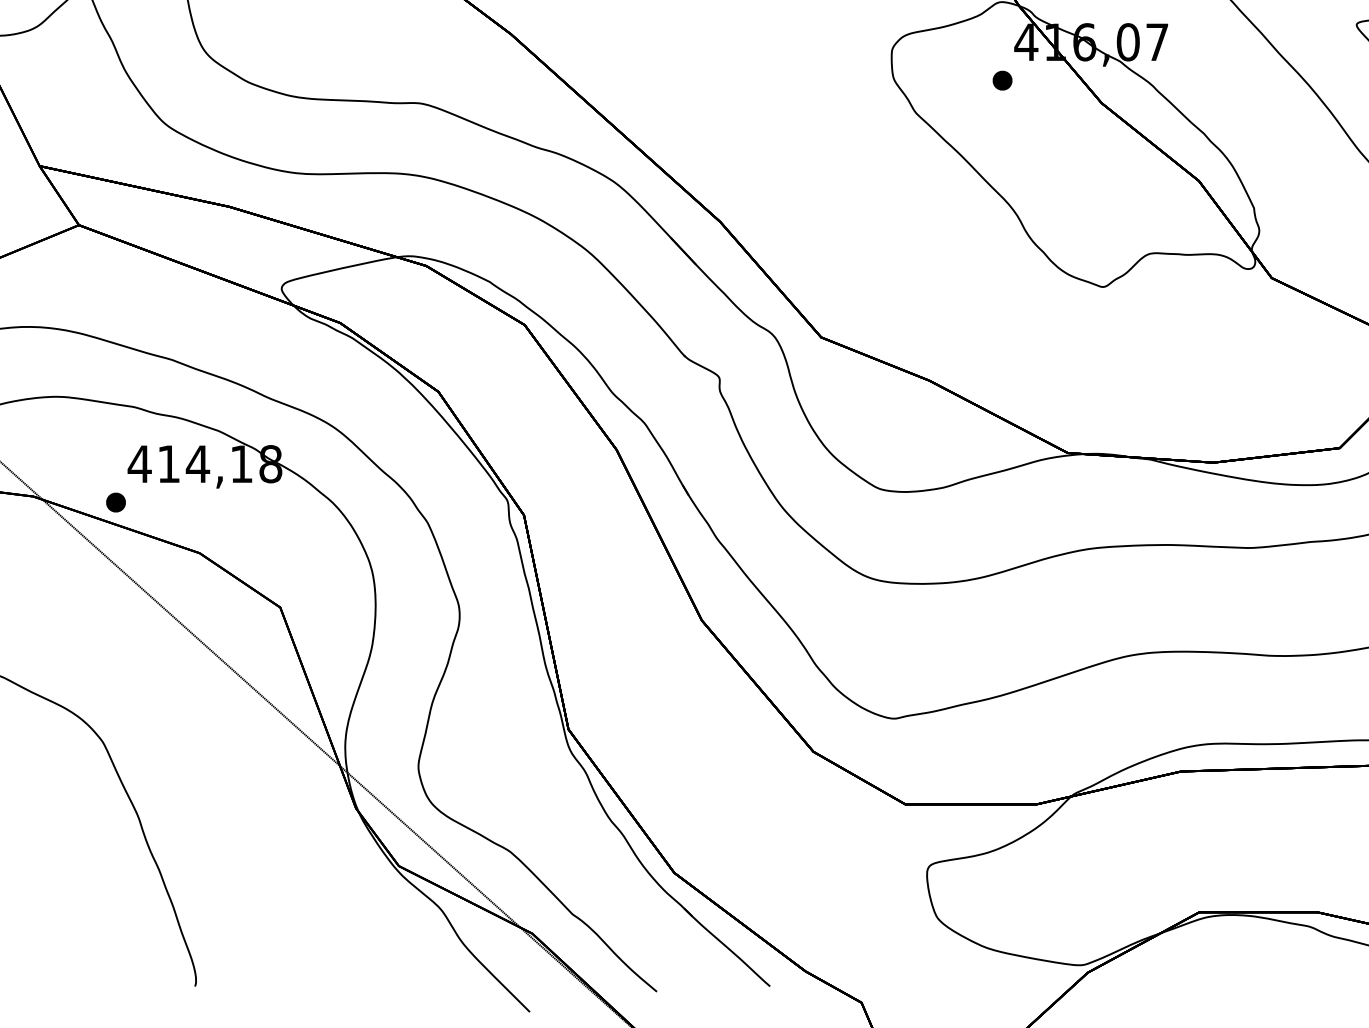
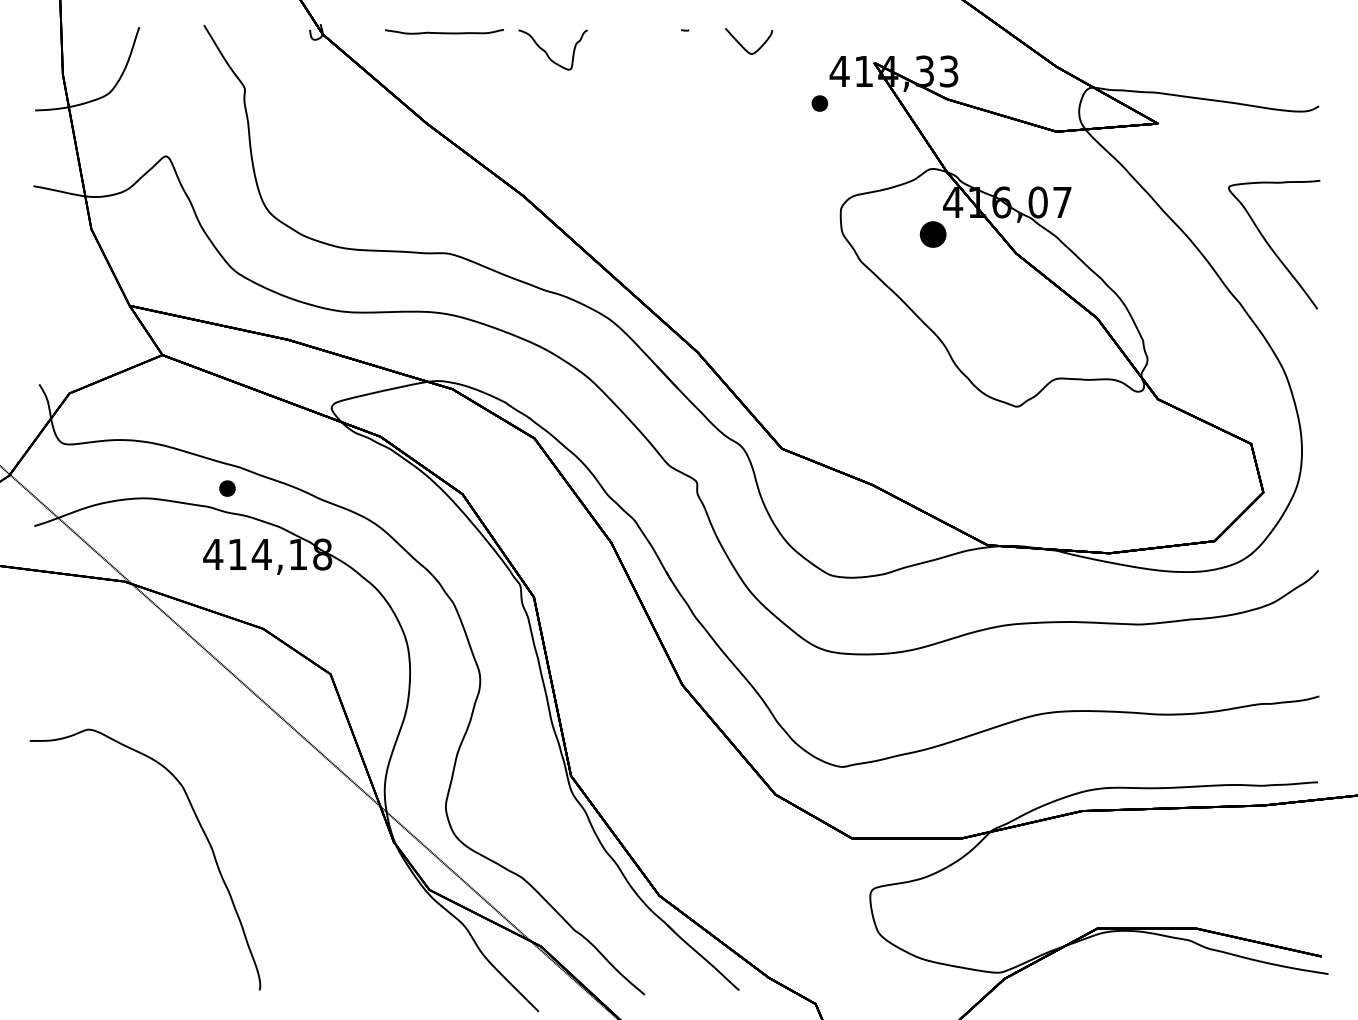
part: (1002, 80) -> (933, 234), size x1.6
part: (116, 502) -> (227, 488), moved

